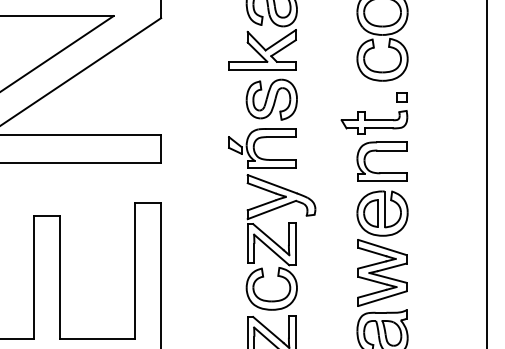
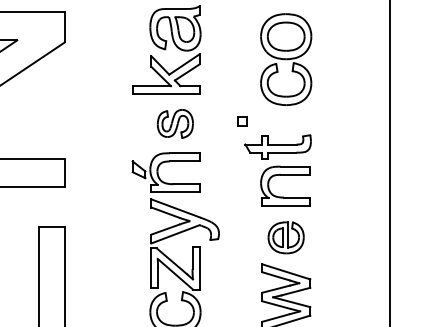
part: (401, 97) -> (242, 121), moved
part: (271, 99) -> (175, 123), size x0.7
part: (382, 213) -> (286, 237), size x0.7

